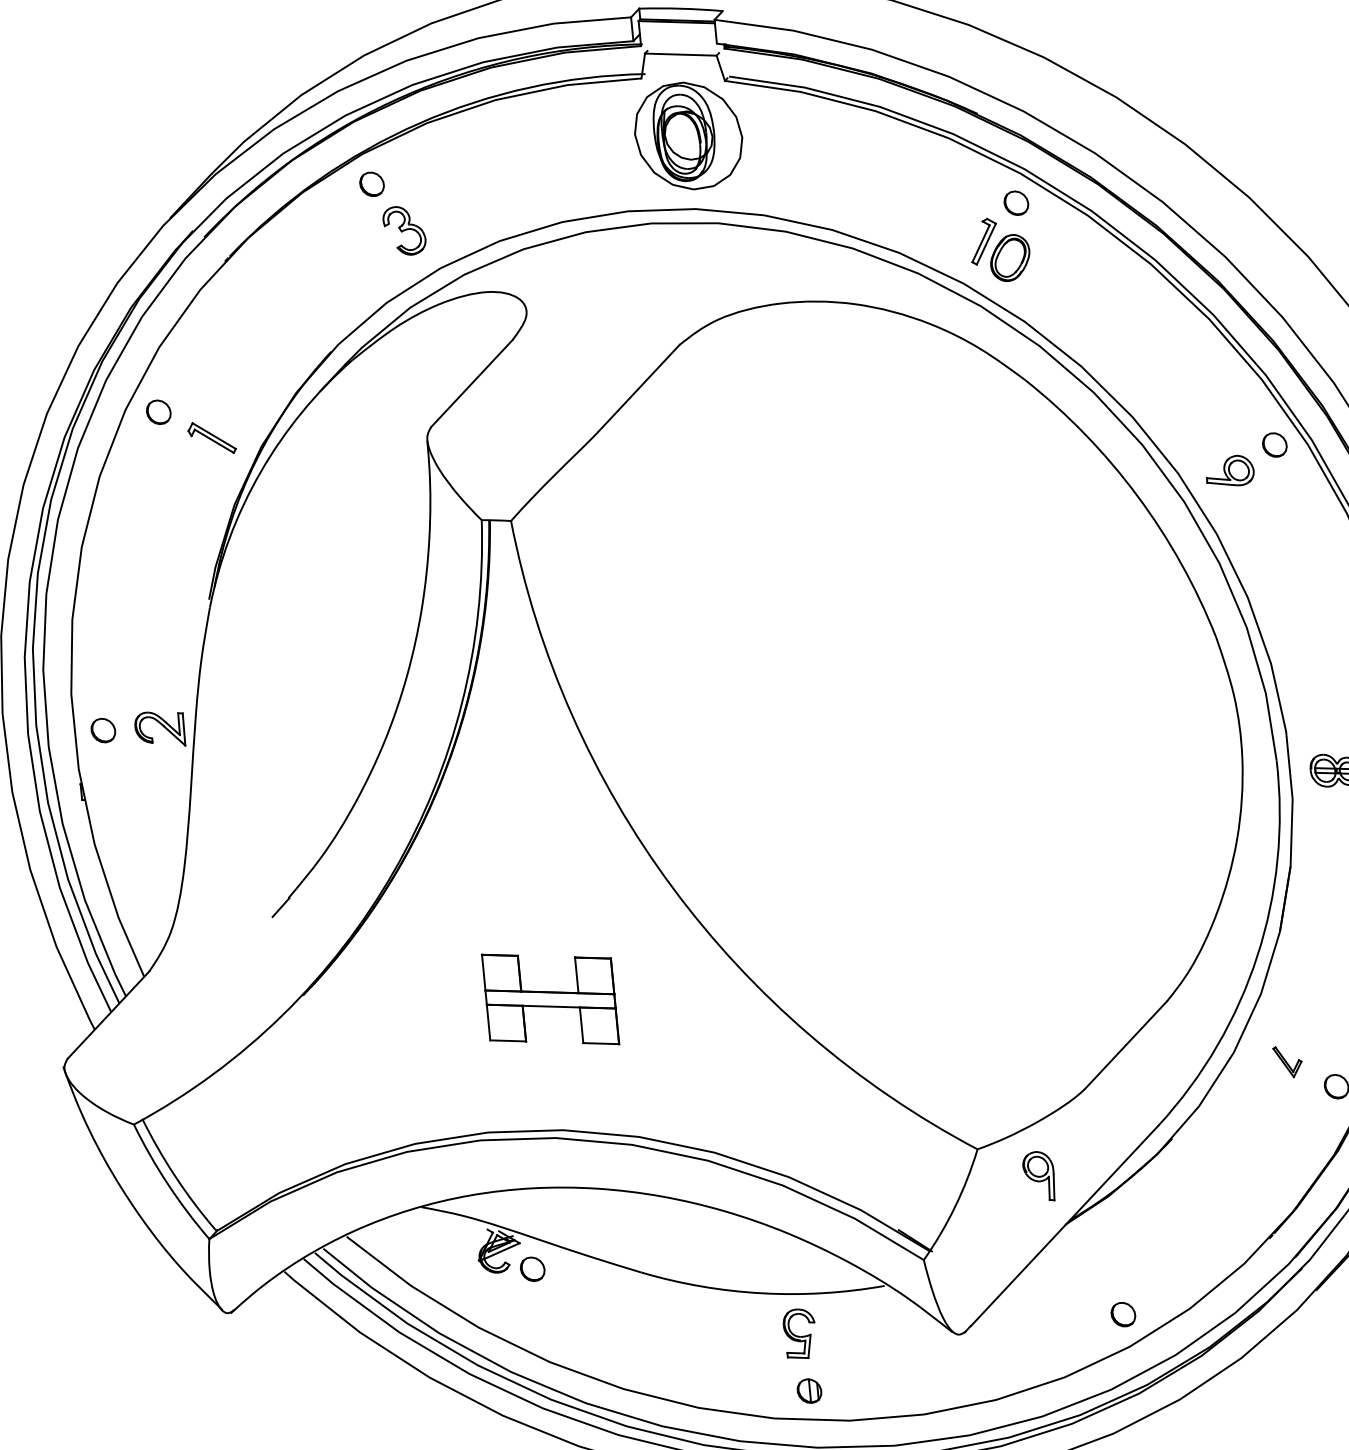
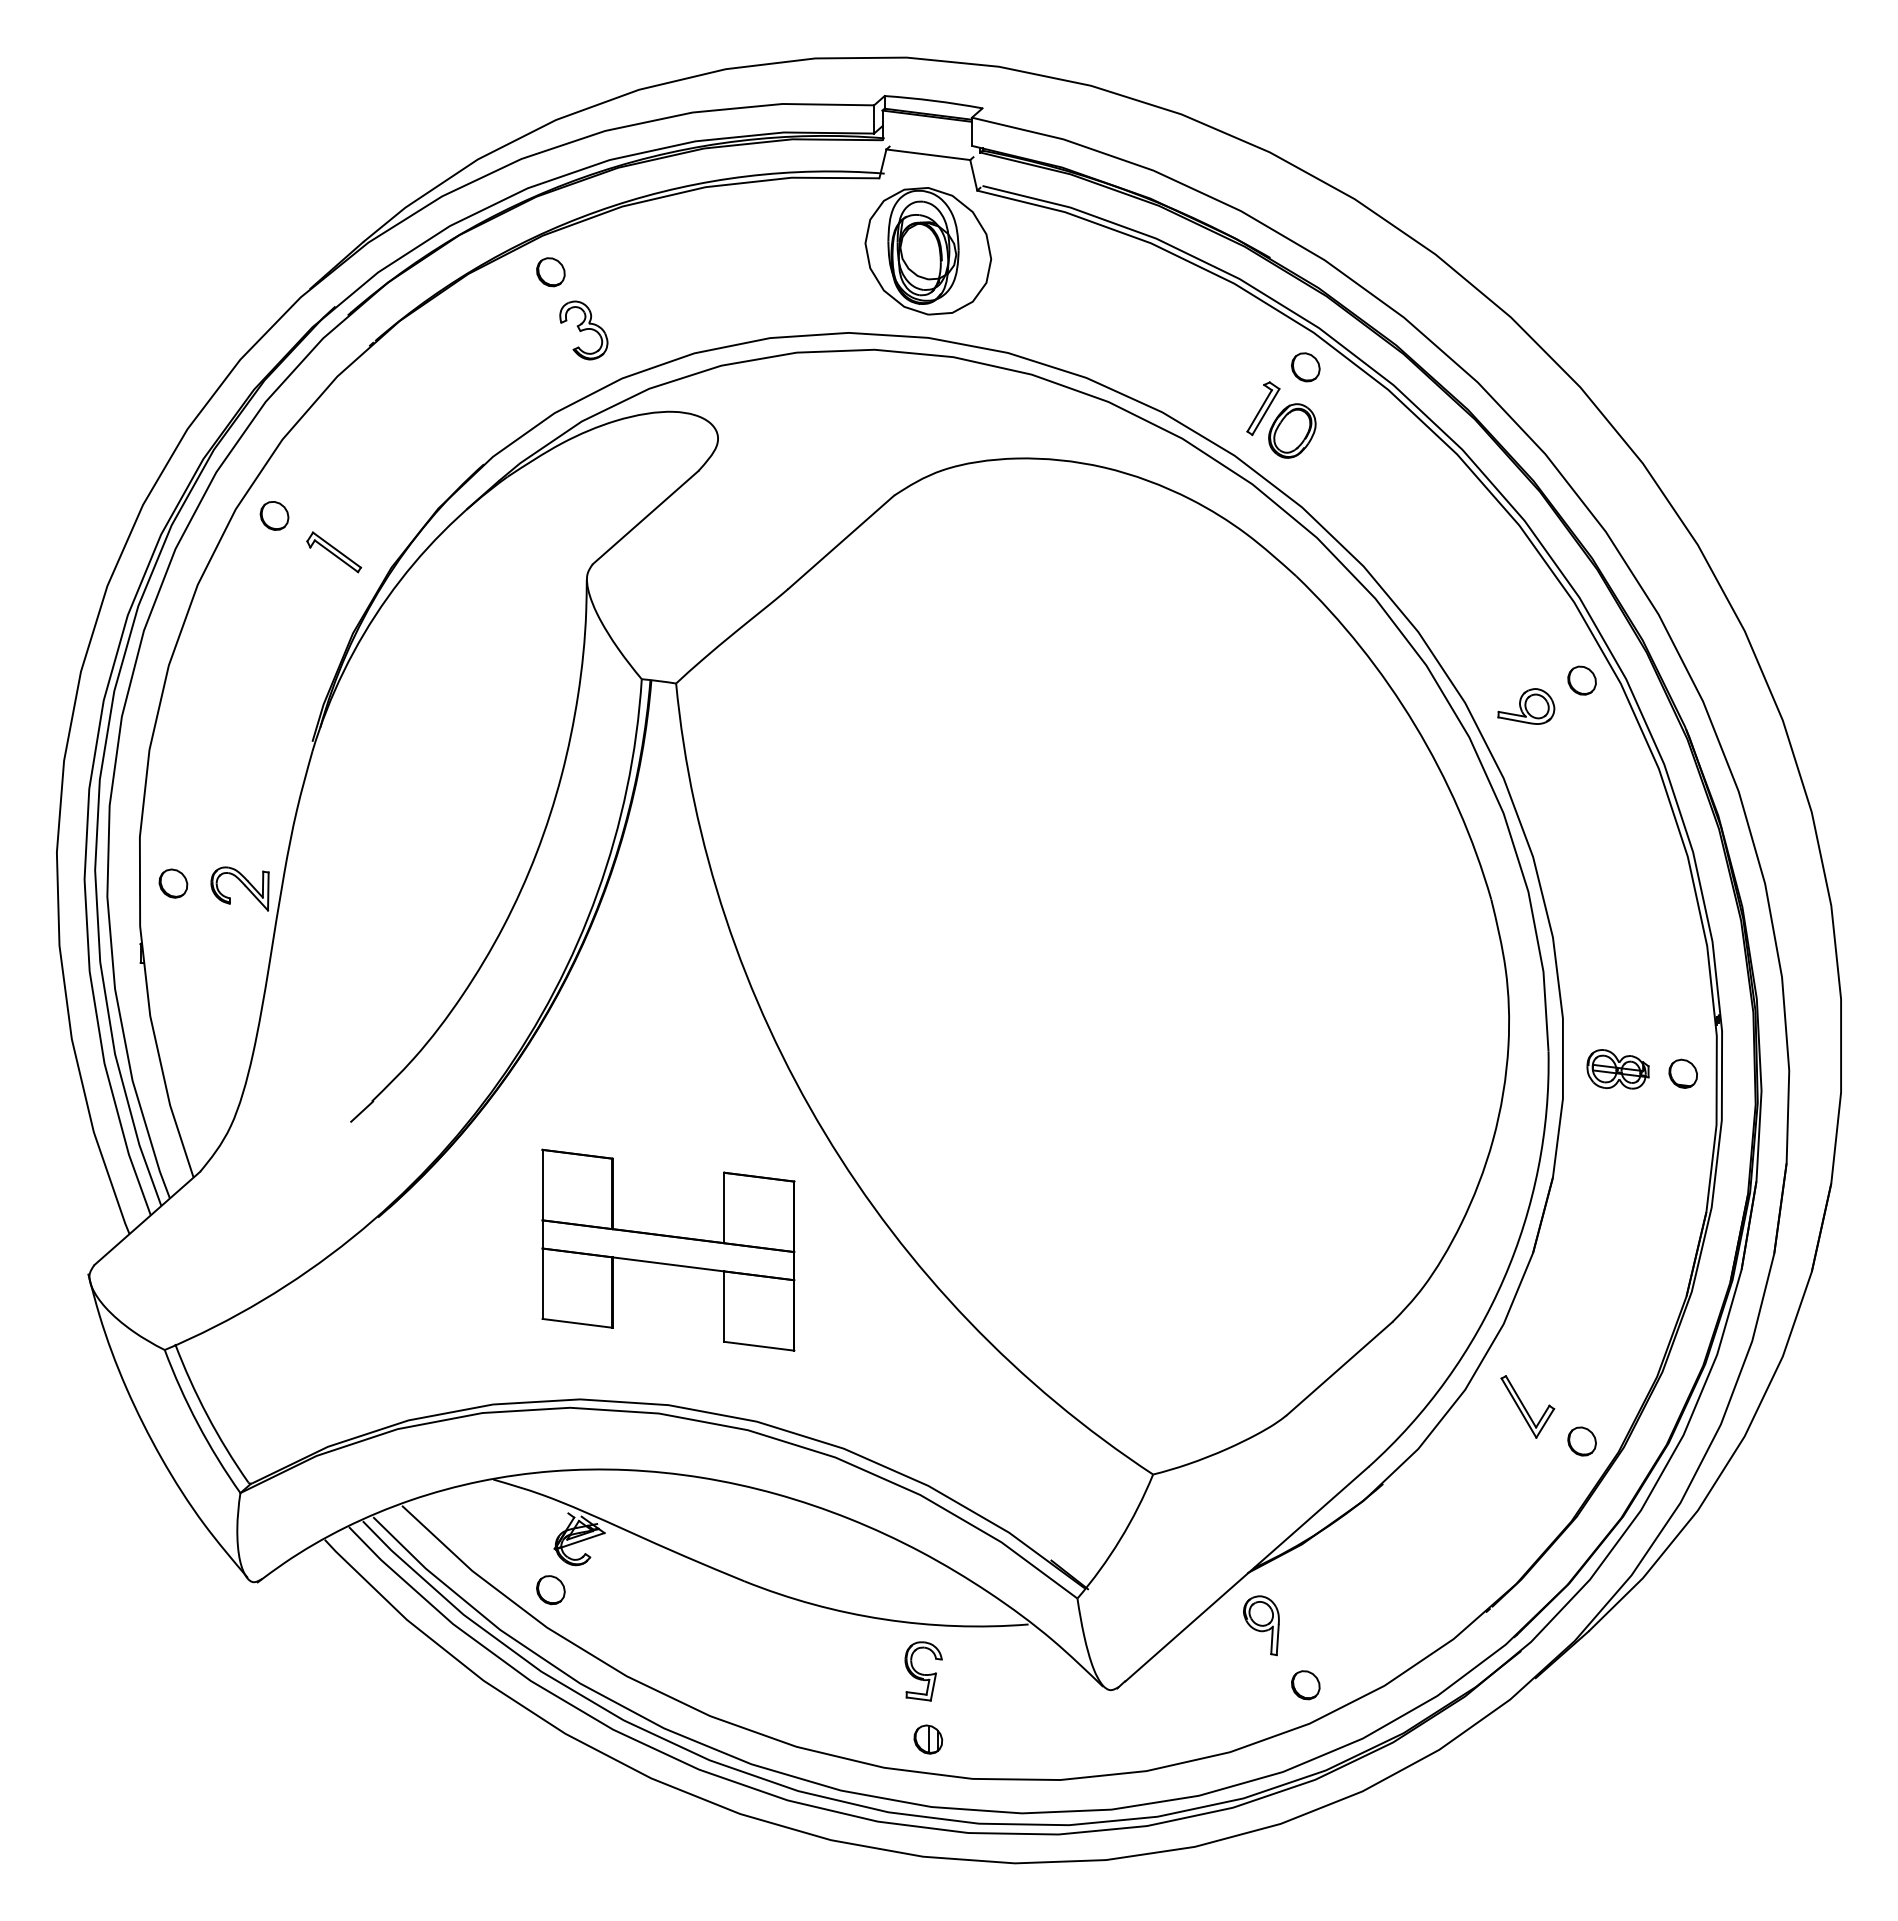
part: (550, 998) -> (668, 1249), size x1.67
part: (1287, 1061) -> (1527, 1406), size x1.67
part: (1039, 1176) -> (1261, 1625), moved
part: (532, 1269) -> (550, 1590), moved

